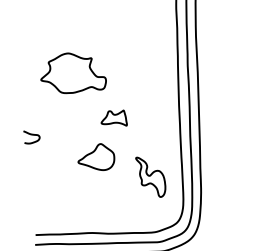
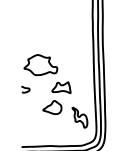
part: (114, 117) -> (61, 87), size x1.43
curve: (31, 135) -> (25, 88), moved

